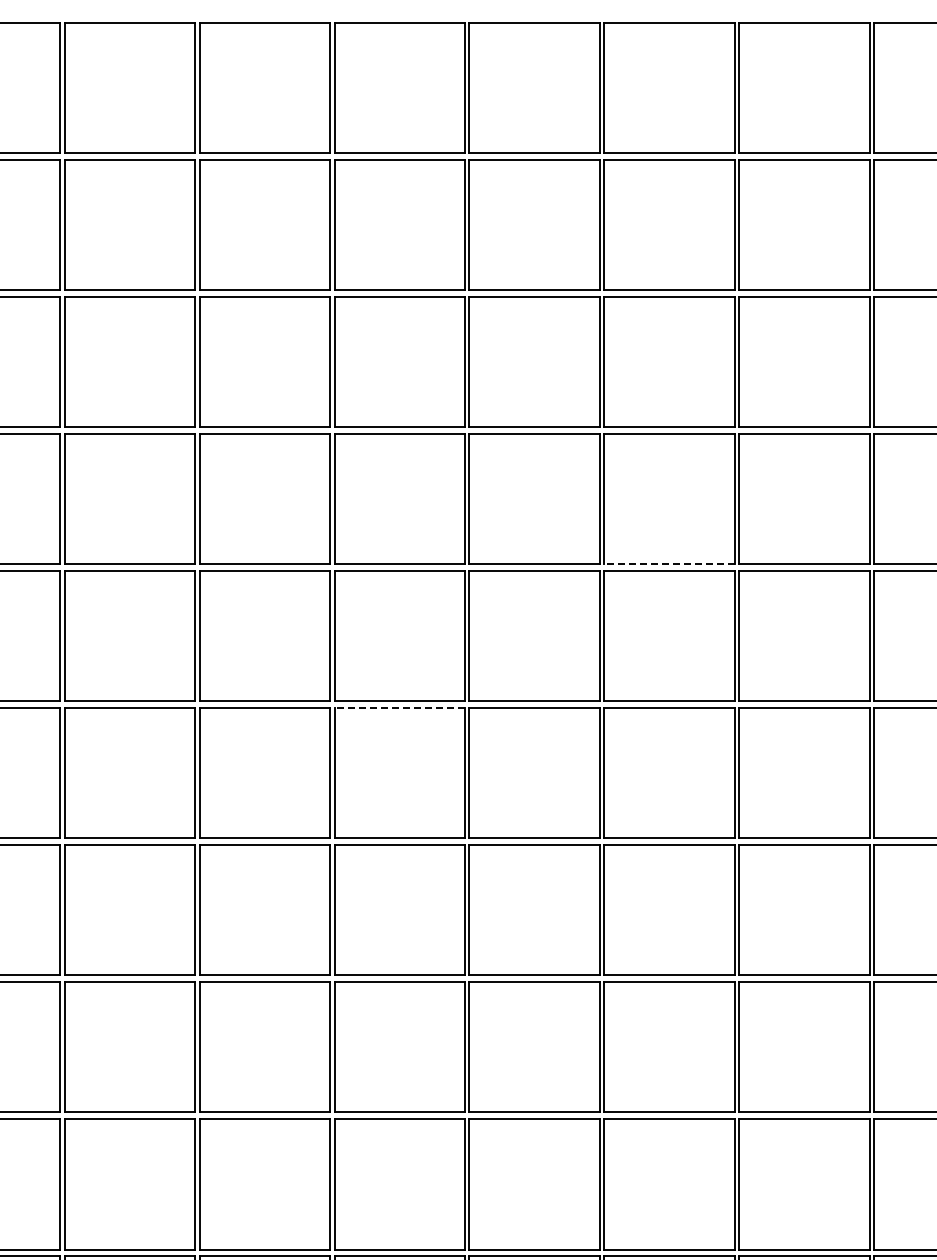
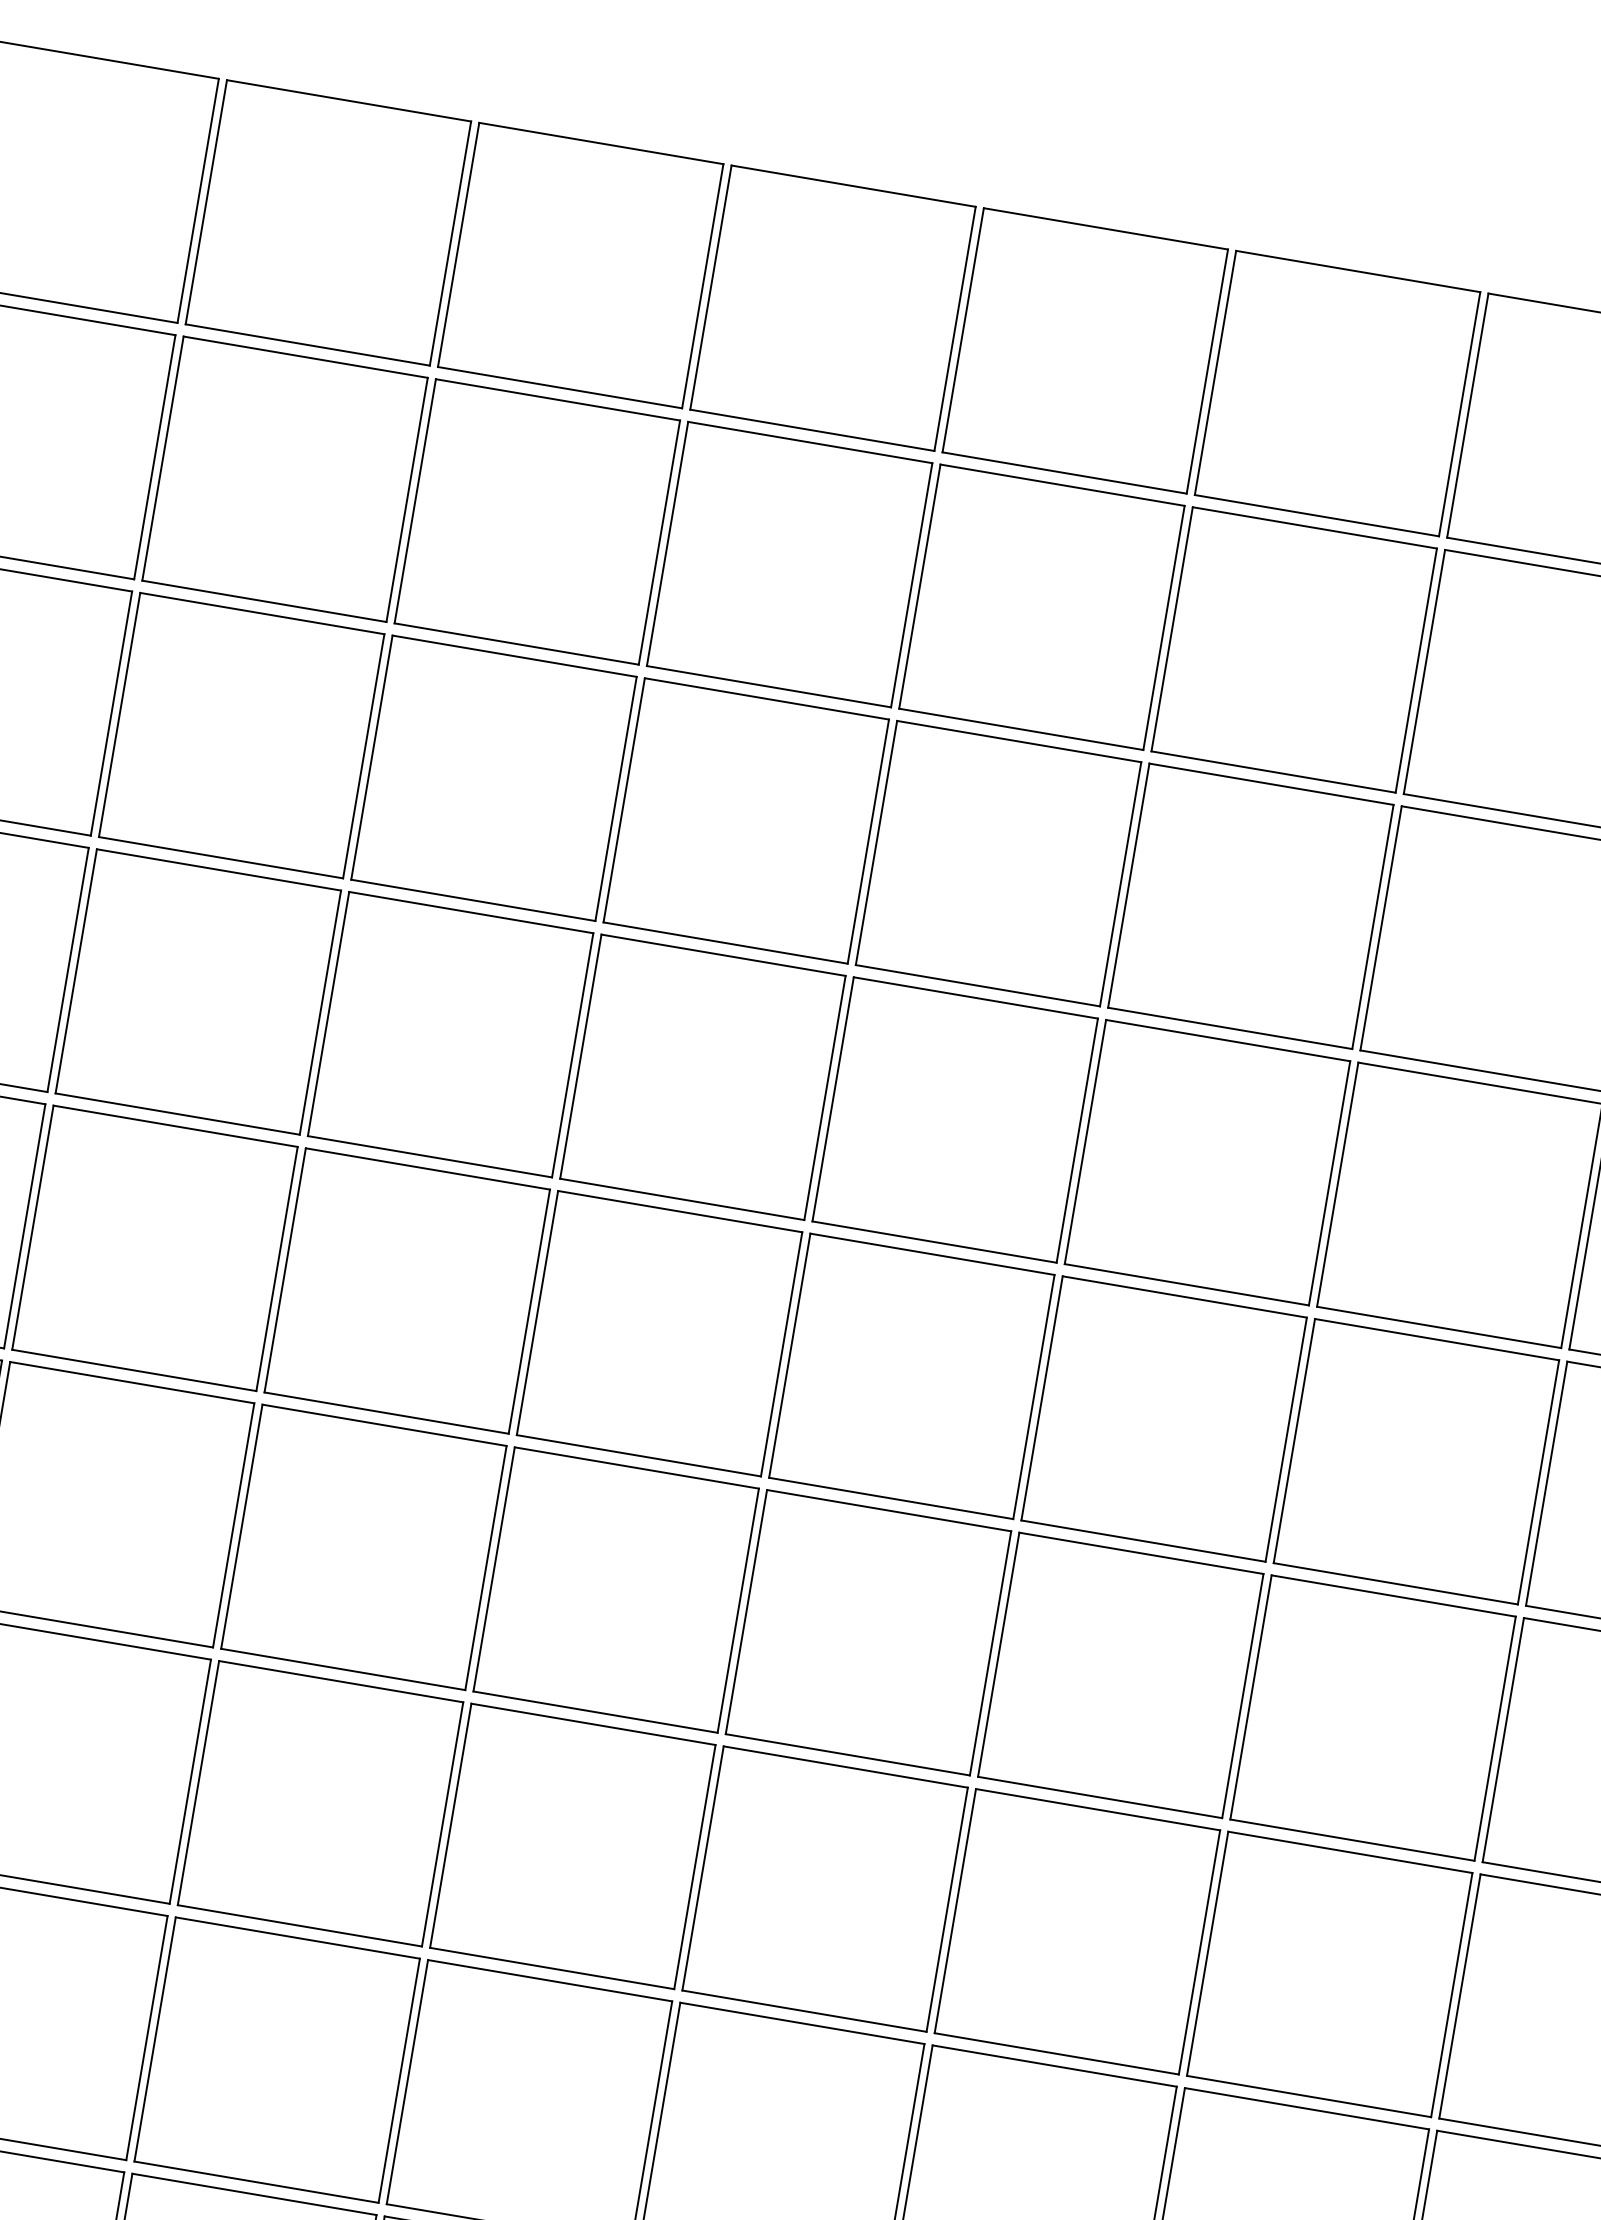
line: (669, 564) -> (934, 1242), dashed -> solid
line: (399, 707) -> (384, 1424), dashed -> solid

